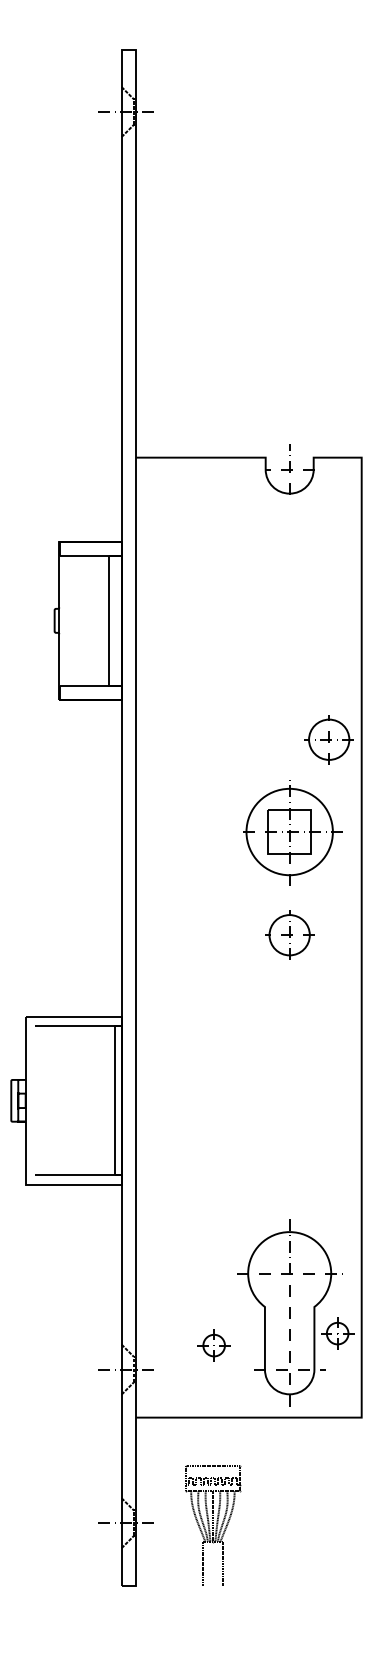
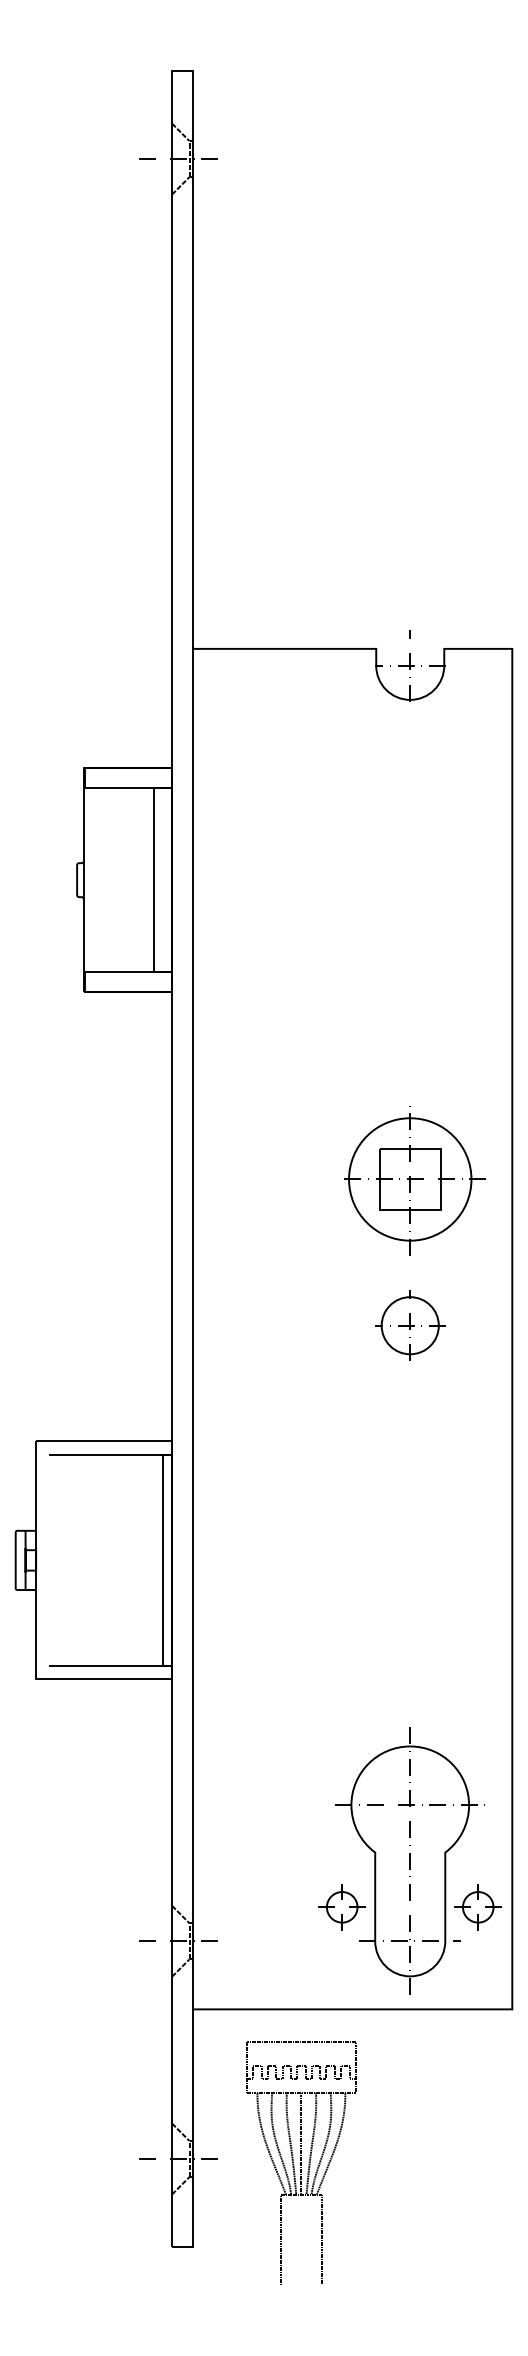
part: (329, 739) -> (466, 1048), removed
part: (337, 1333) -> (477, 1907), moved
part: (213, 1345) -> (341, 1907), moved
part: (212, 1525) -> (301, 2162), size x1.43

